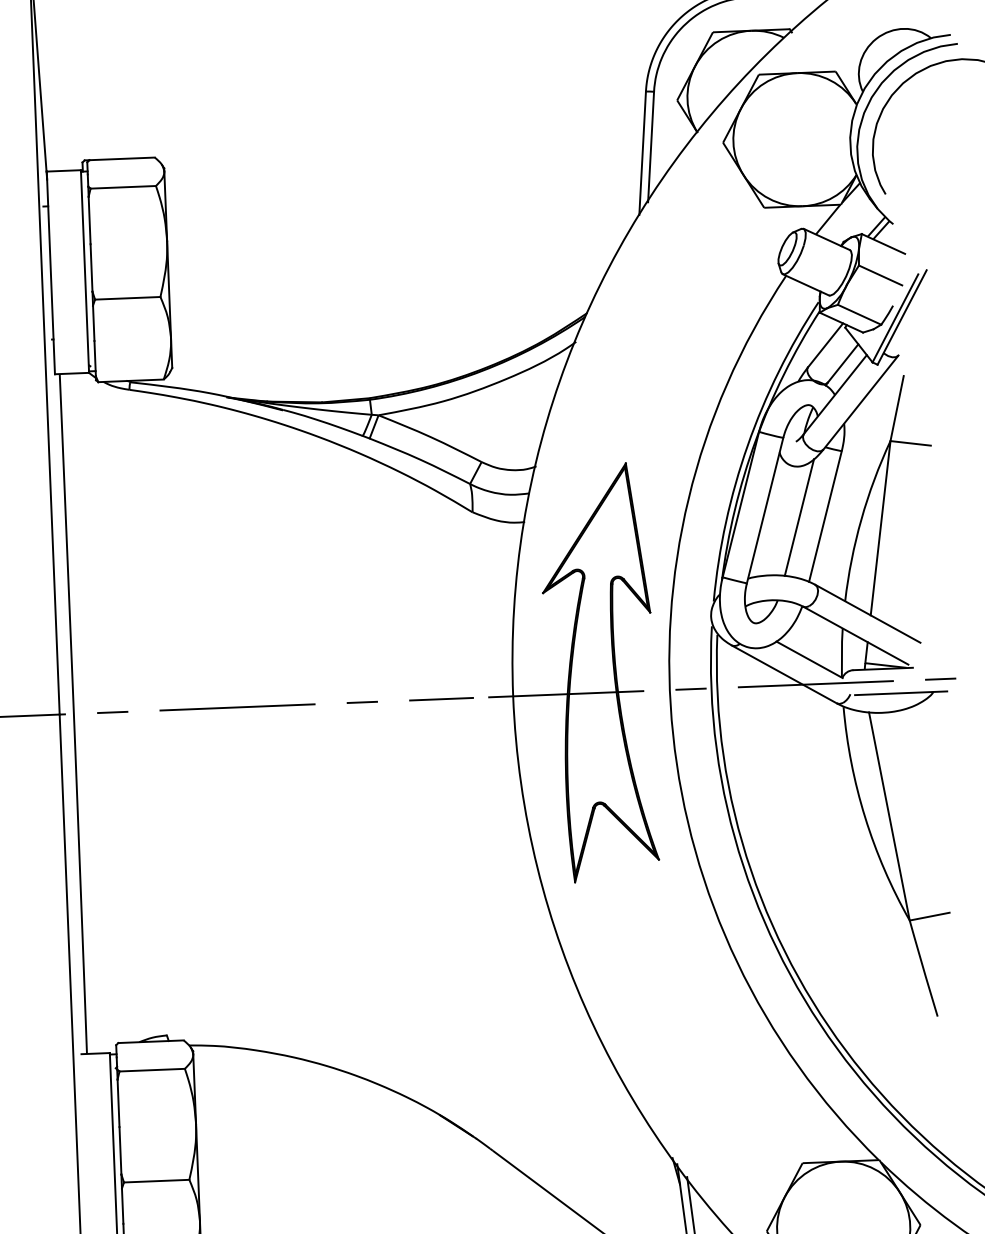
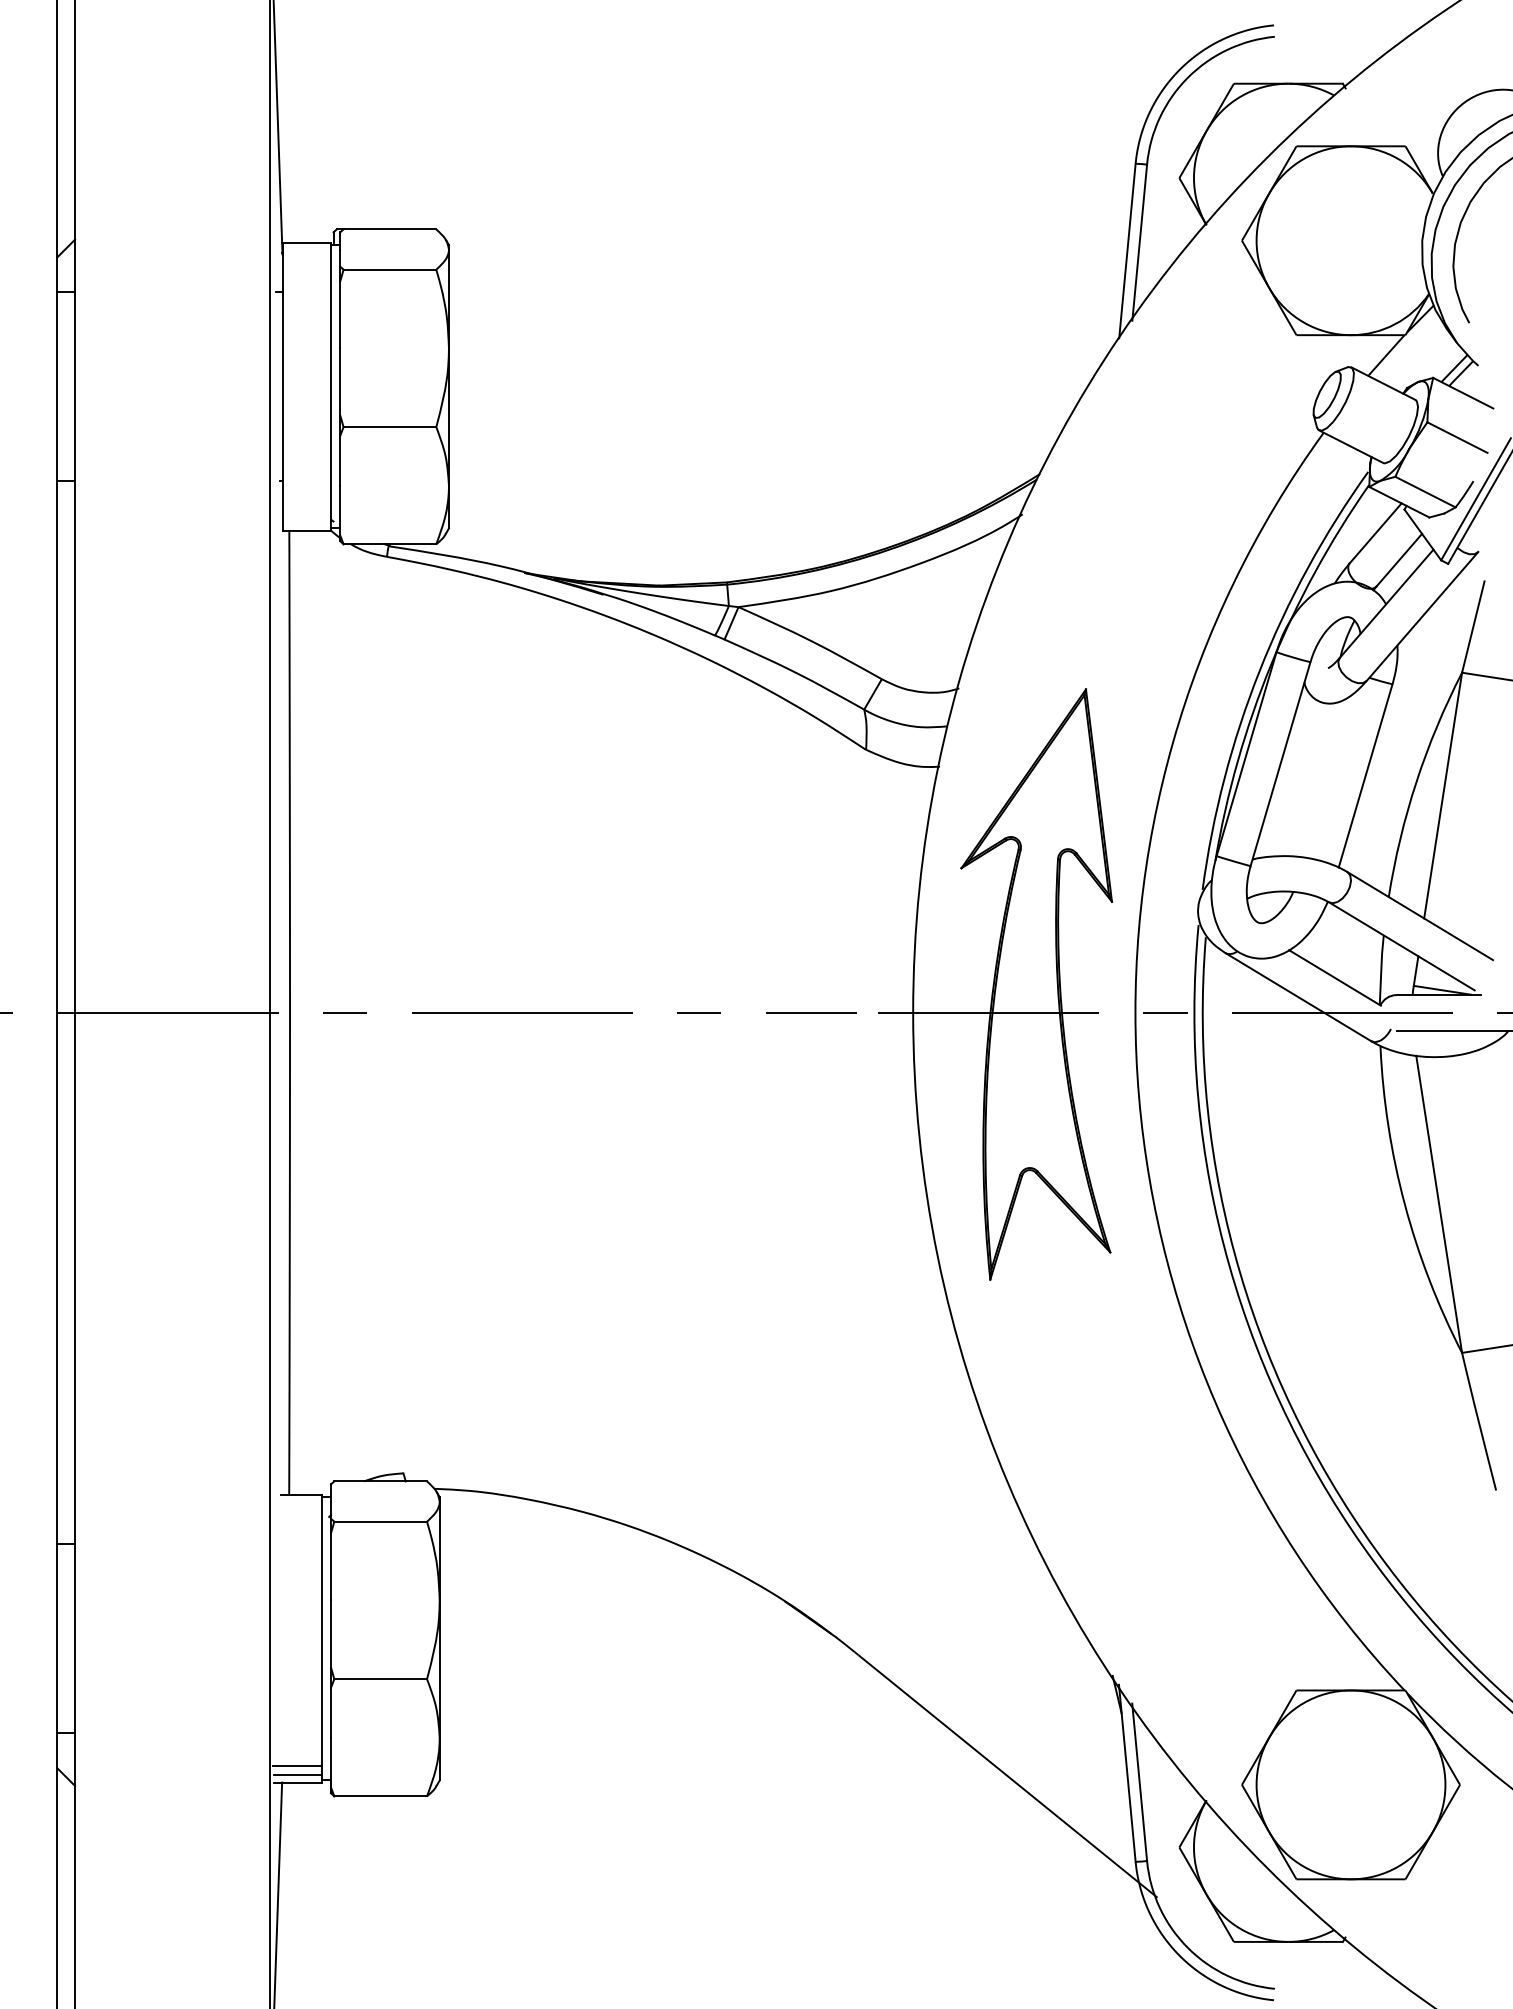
line: (799, 517) -> (1328, 775), removed

